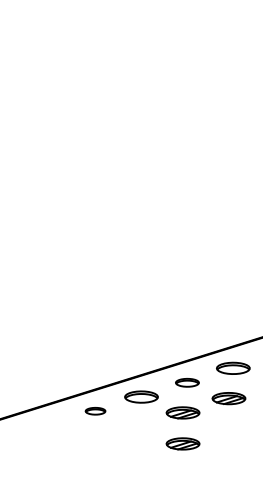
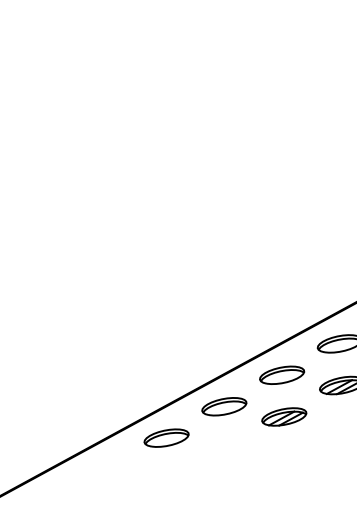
part: (187, 382) -> (282, 374), size x1.43
part: (95, 410) -> (166, 436), size x1.67
part: (182, 443) -> (291, 458), removed

